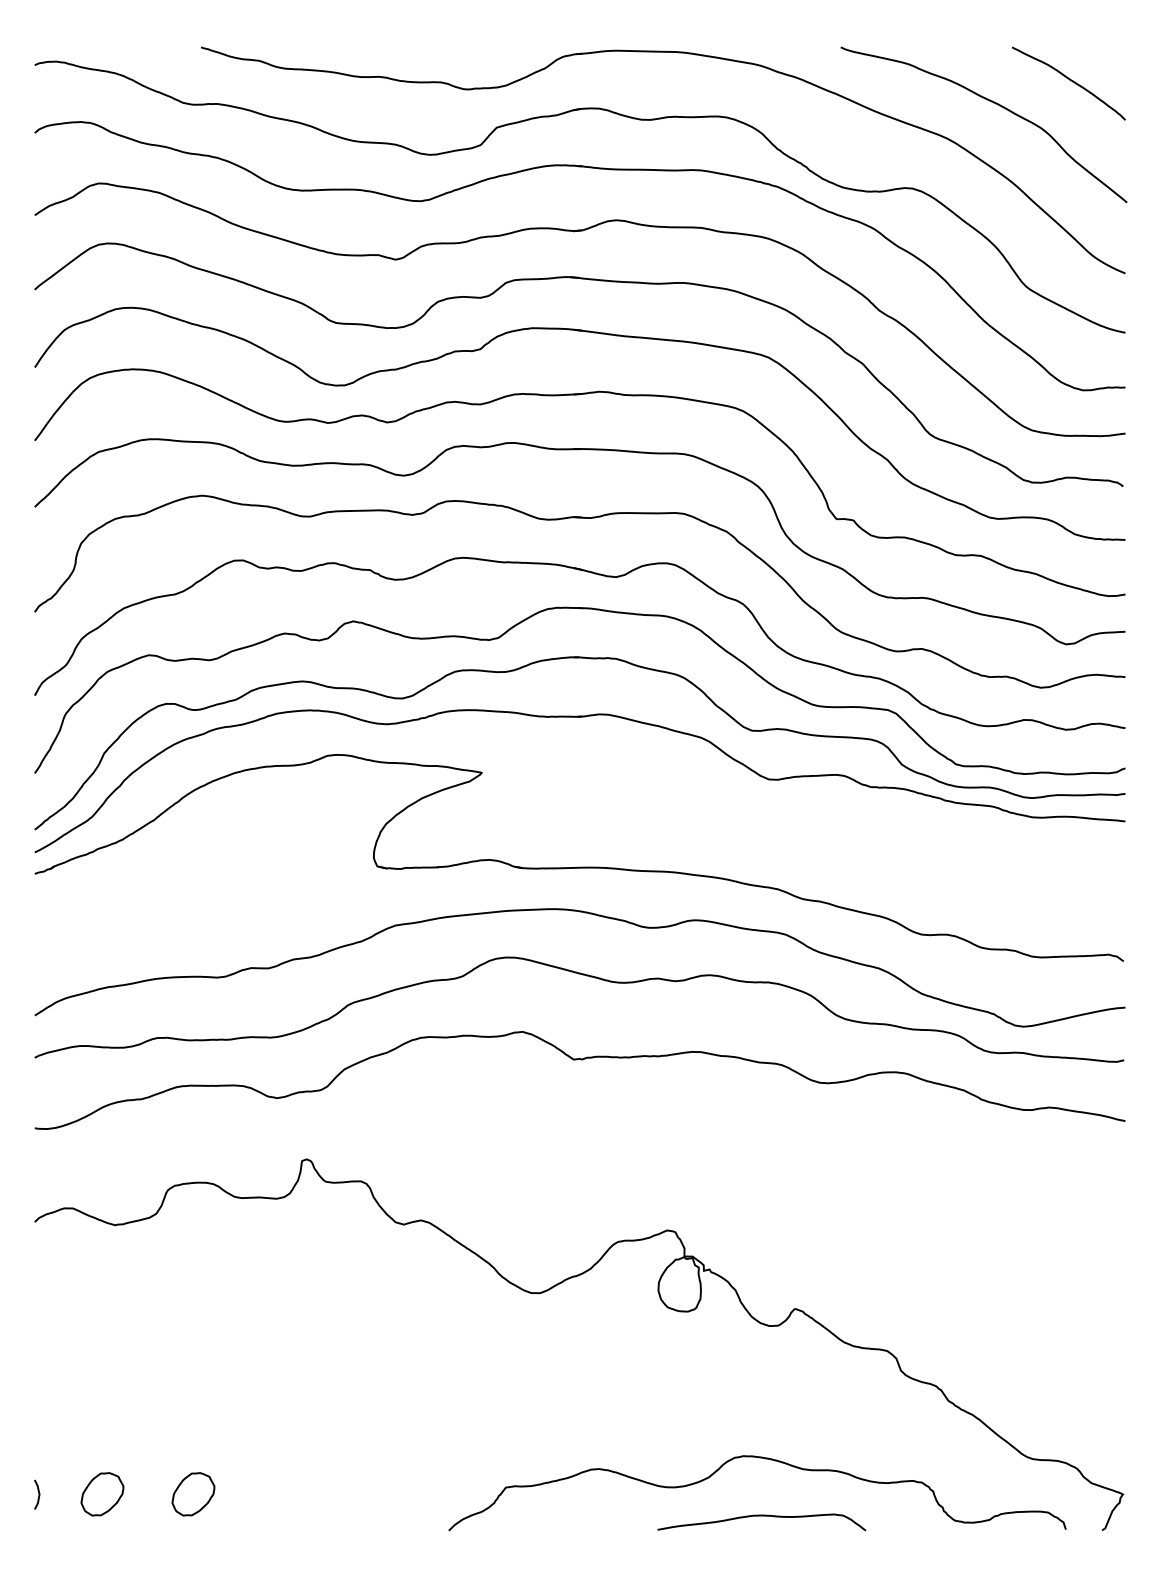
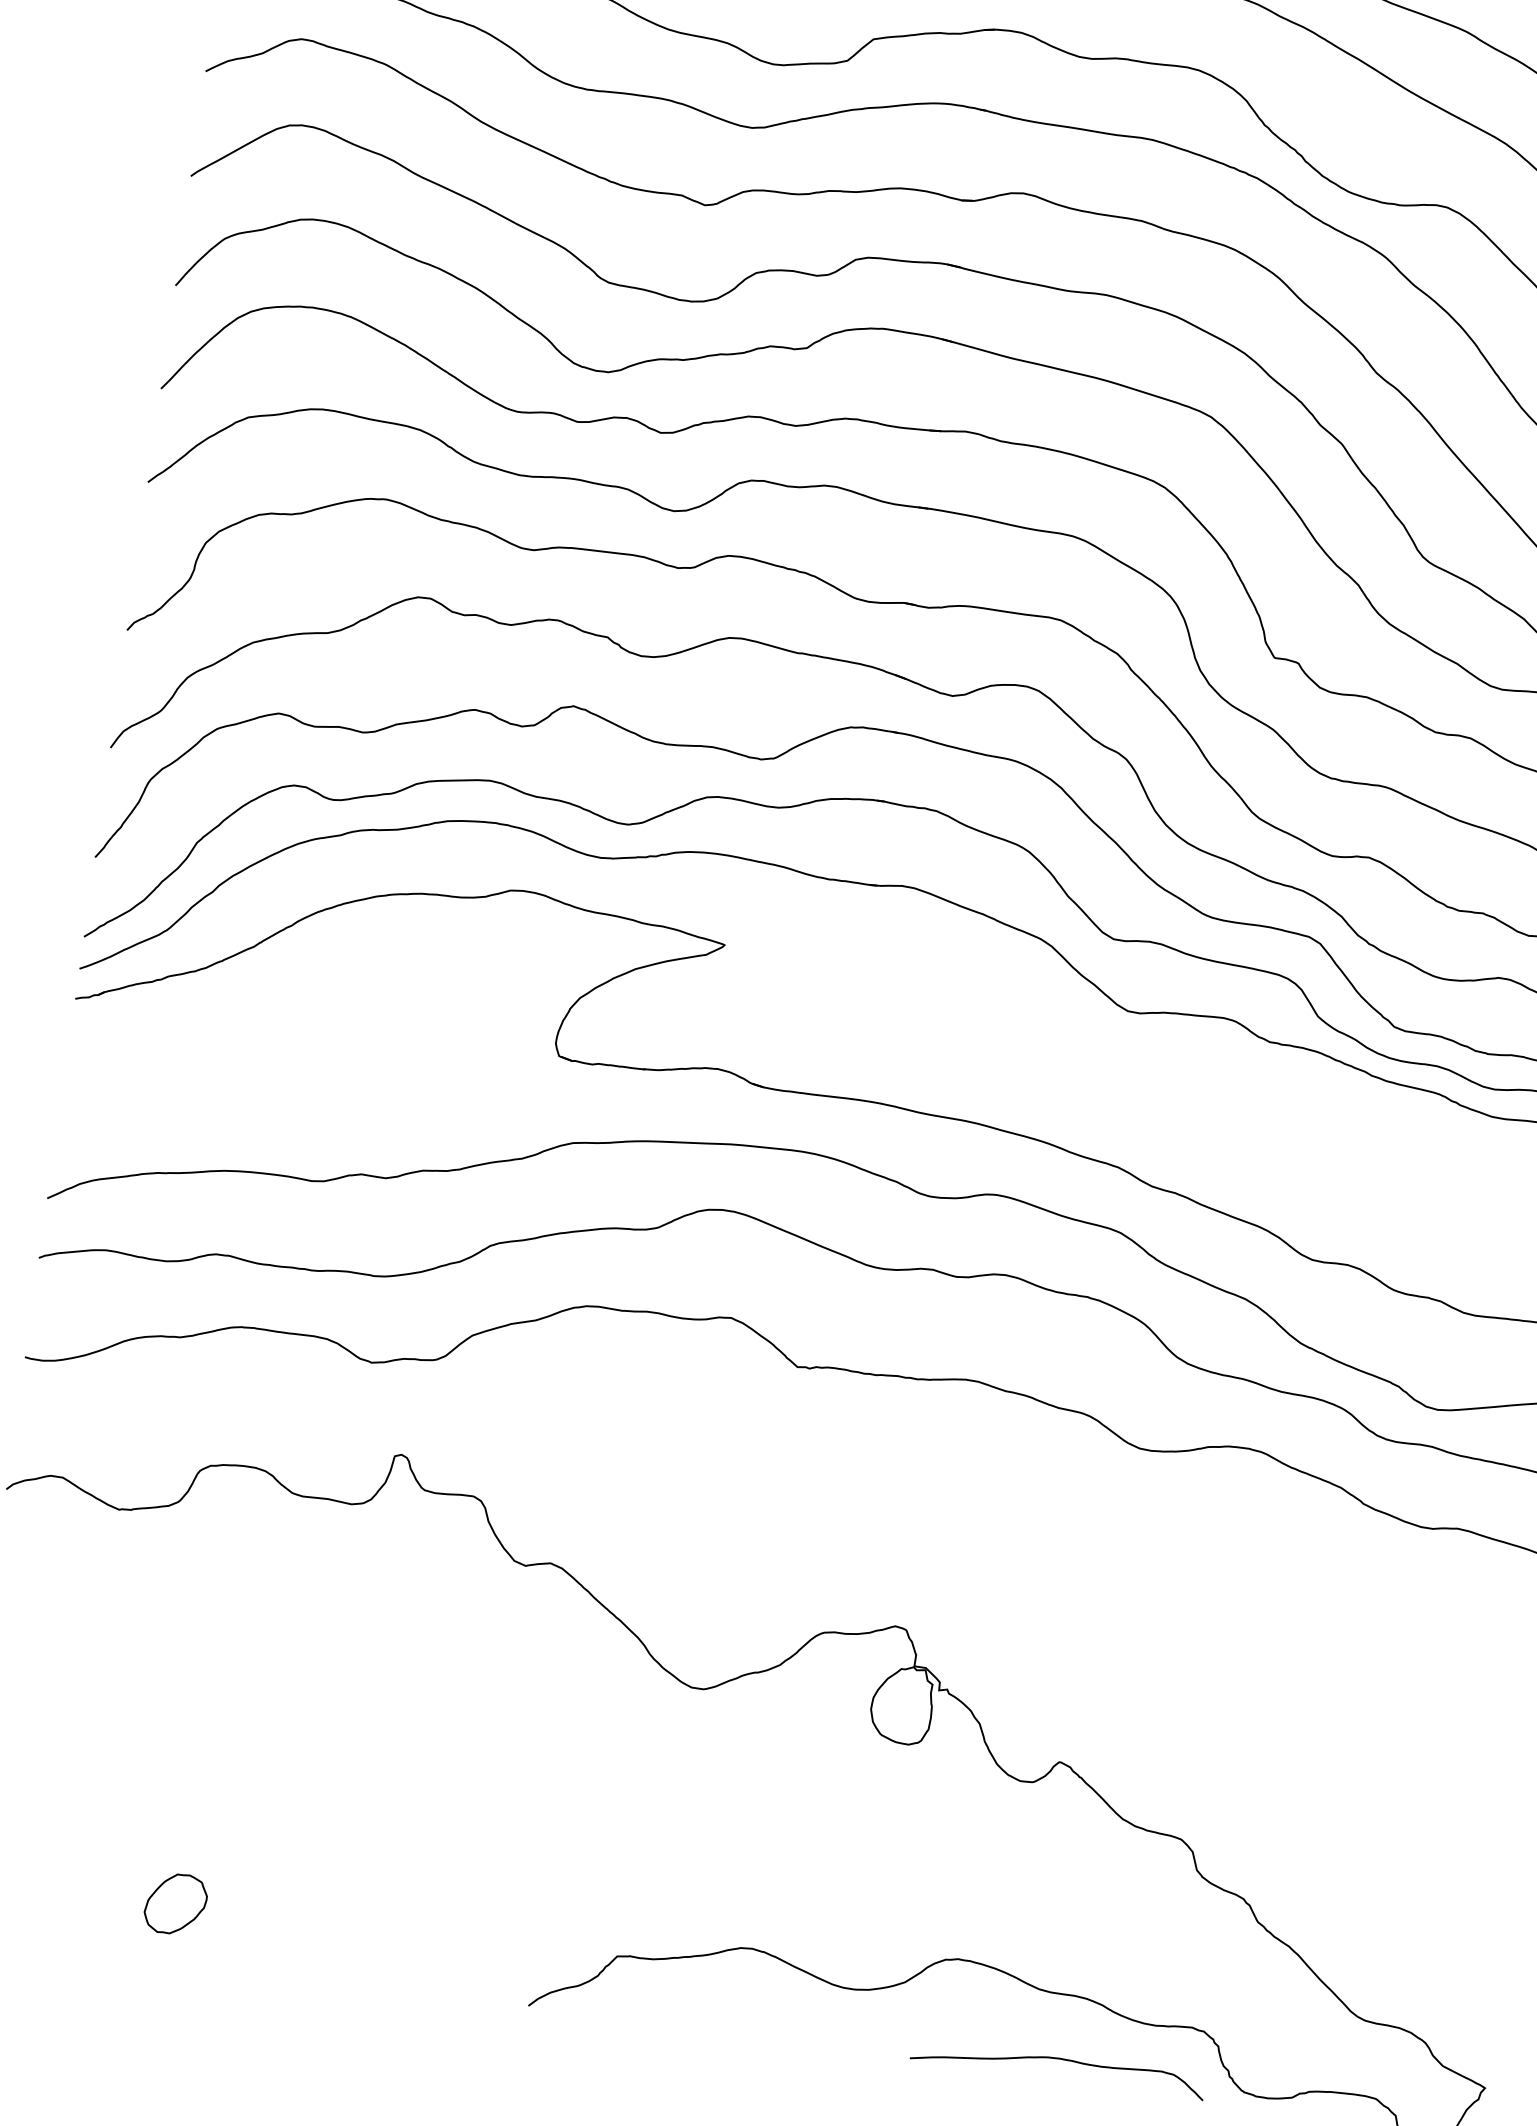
part: (102, 1494) -> (47, 1886), removed
curve: (761, 1516) -> (1058, 2060), moved

